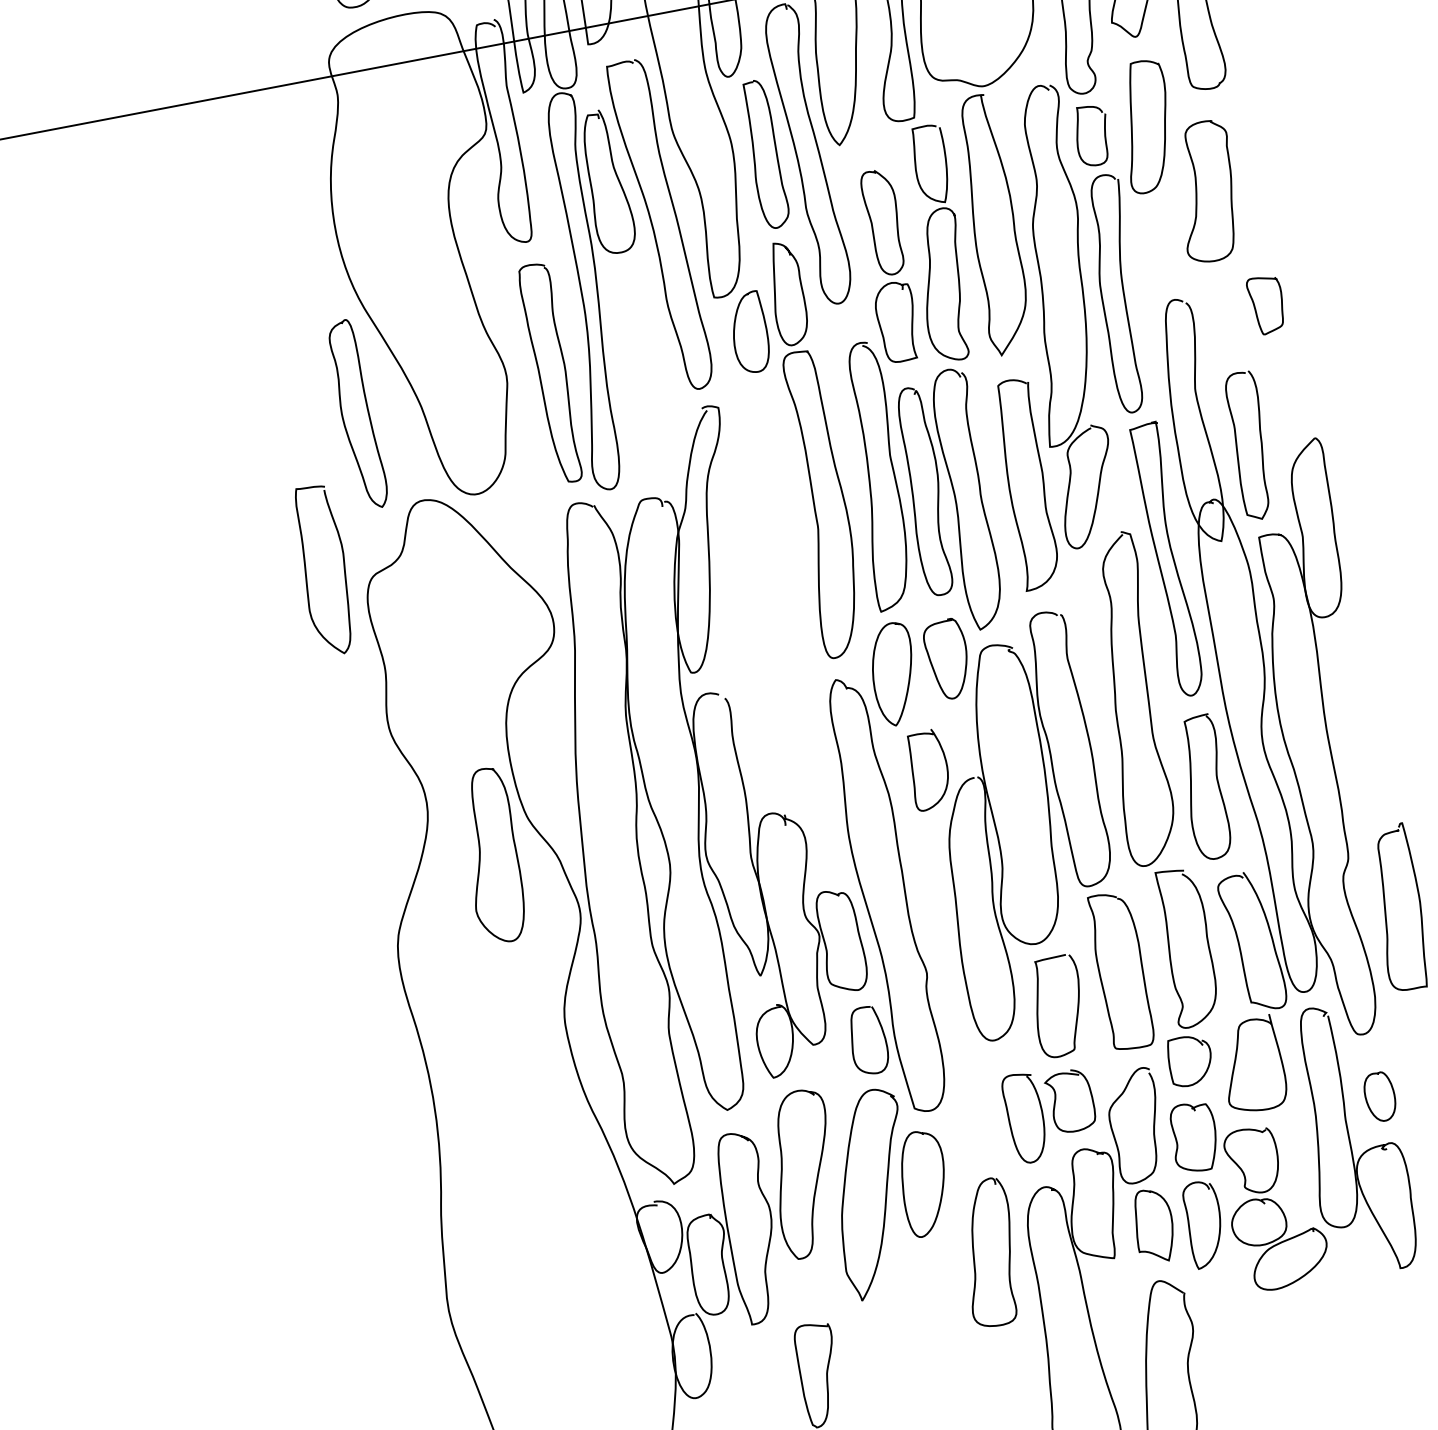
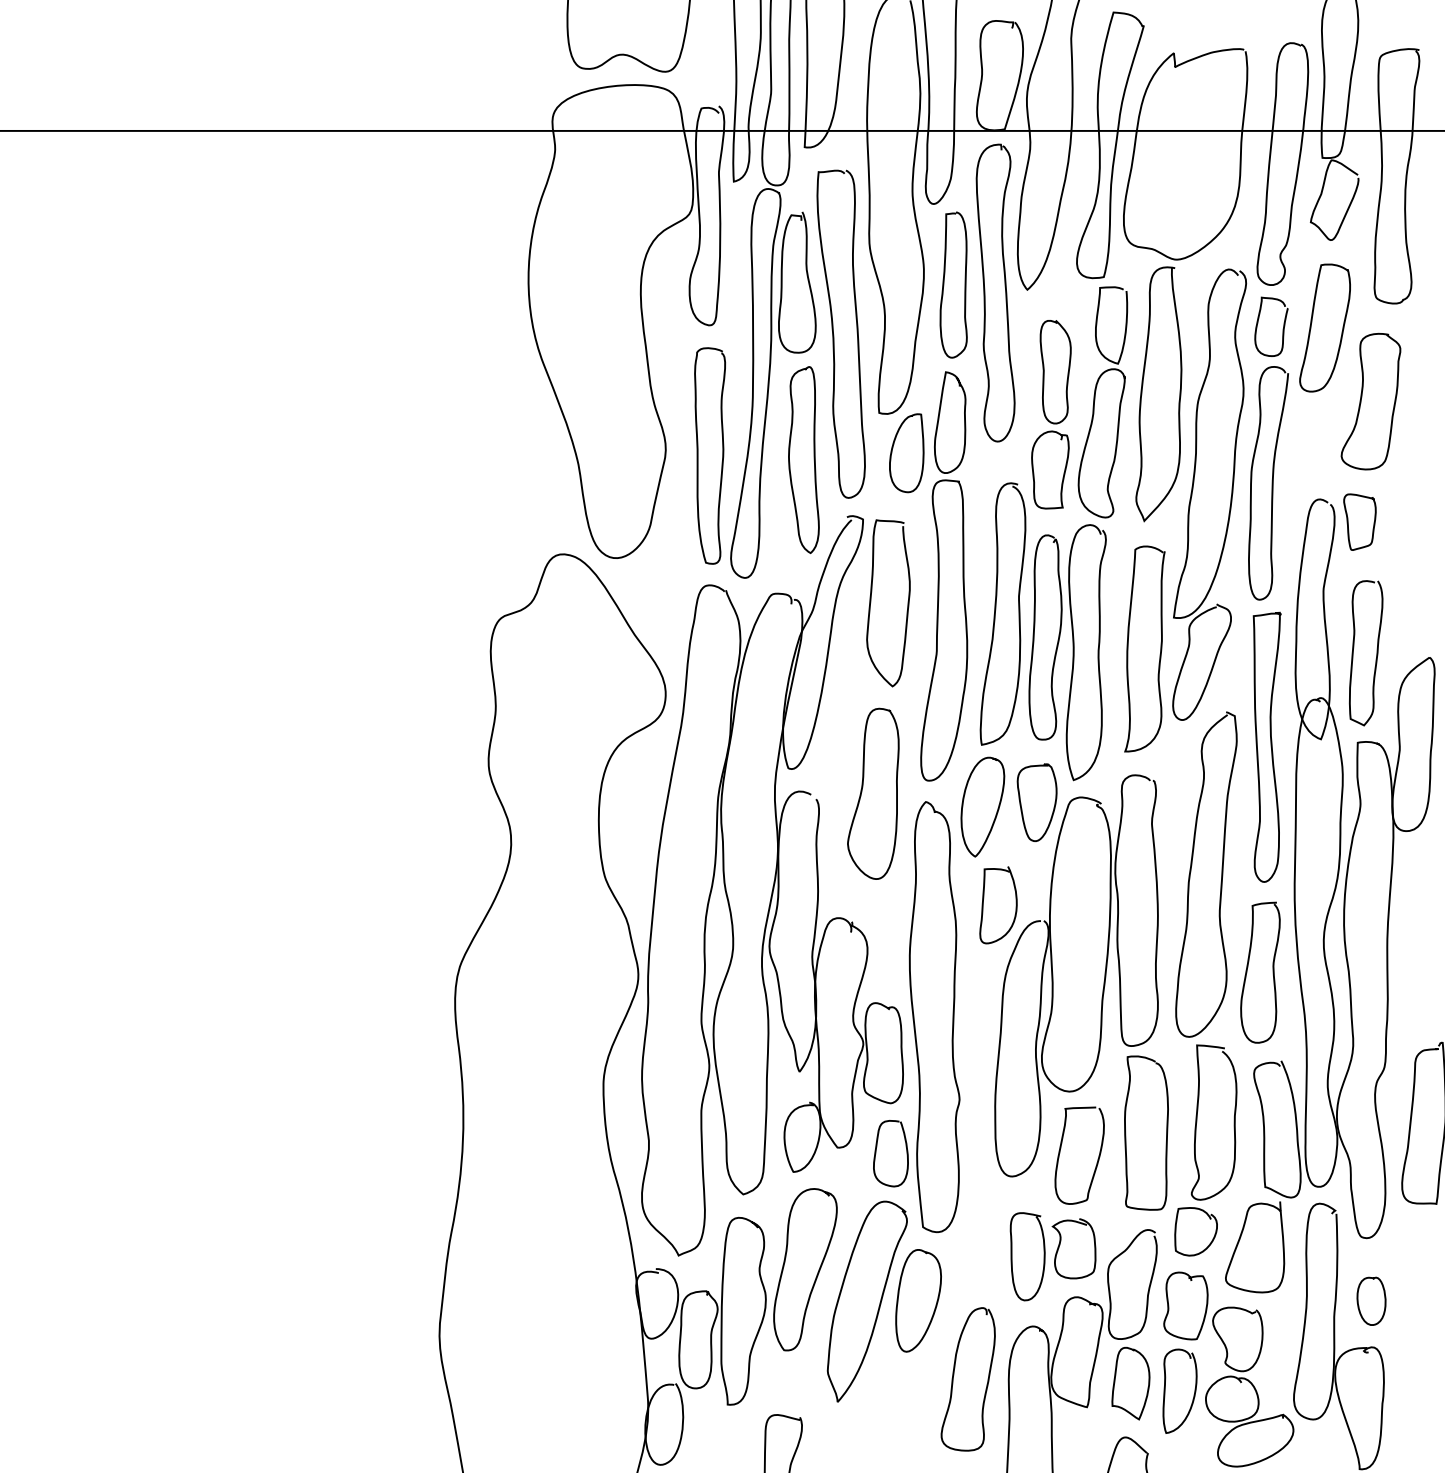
curve: (1255, 306) -> (1348, 521), moved
curve: (367, 412) -> (813, 459), moved
curve: (307, 572) -> (871, 602), moved
curve: (481, 856) -> (862, 792), moved

